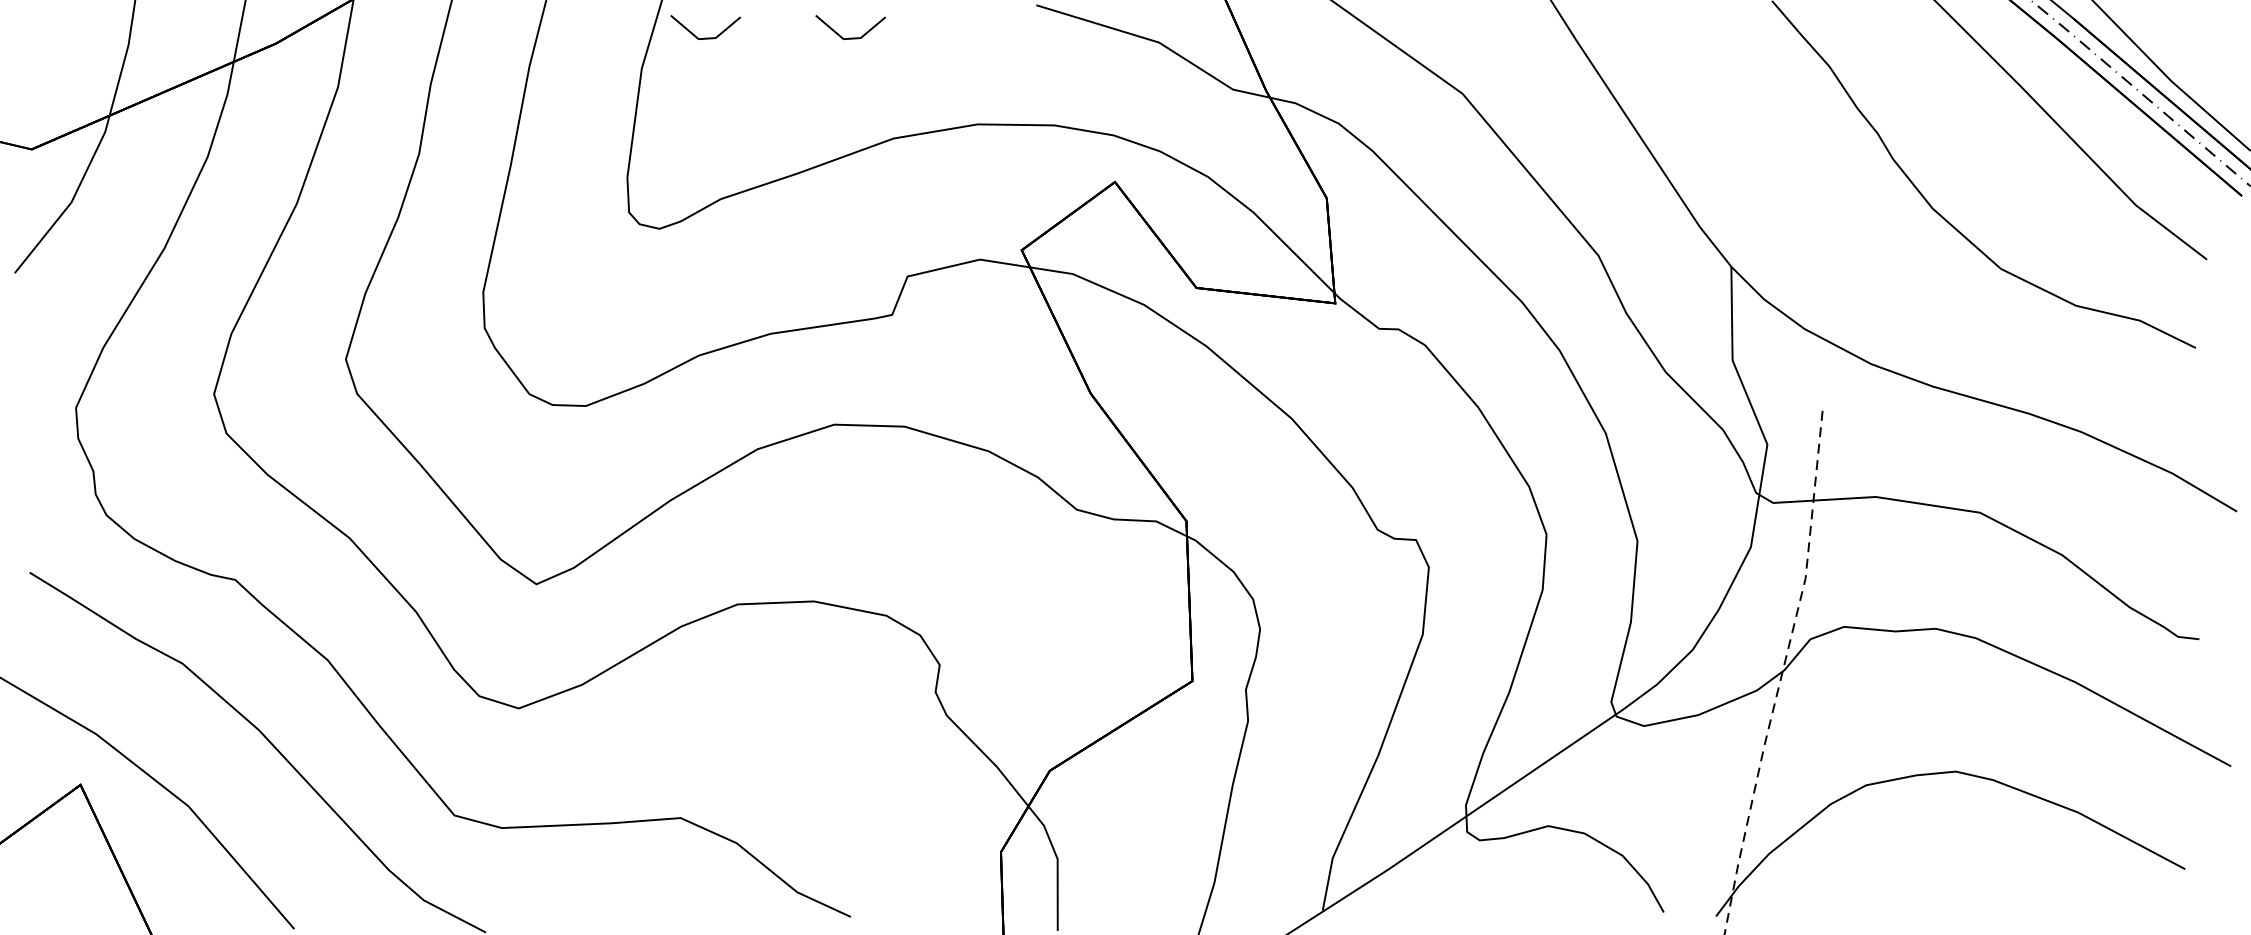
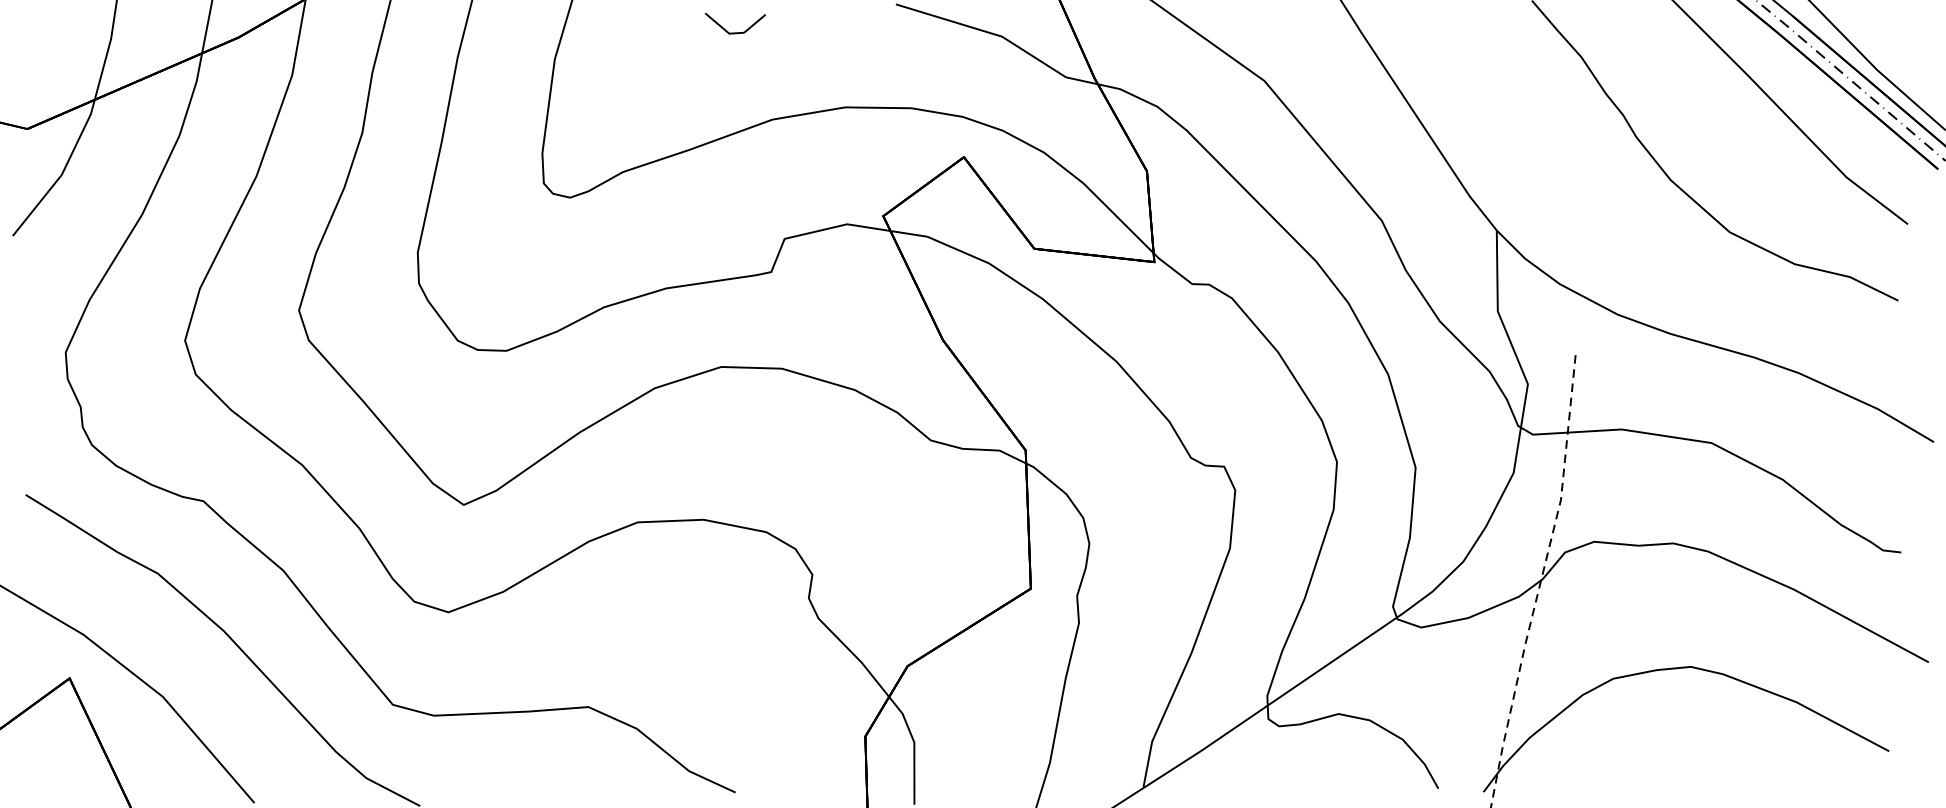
line: (705, 37) -> (609, 32), removed

